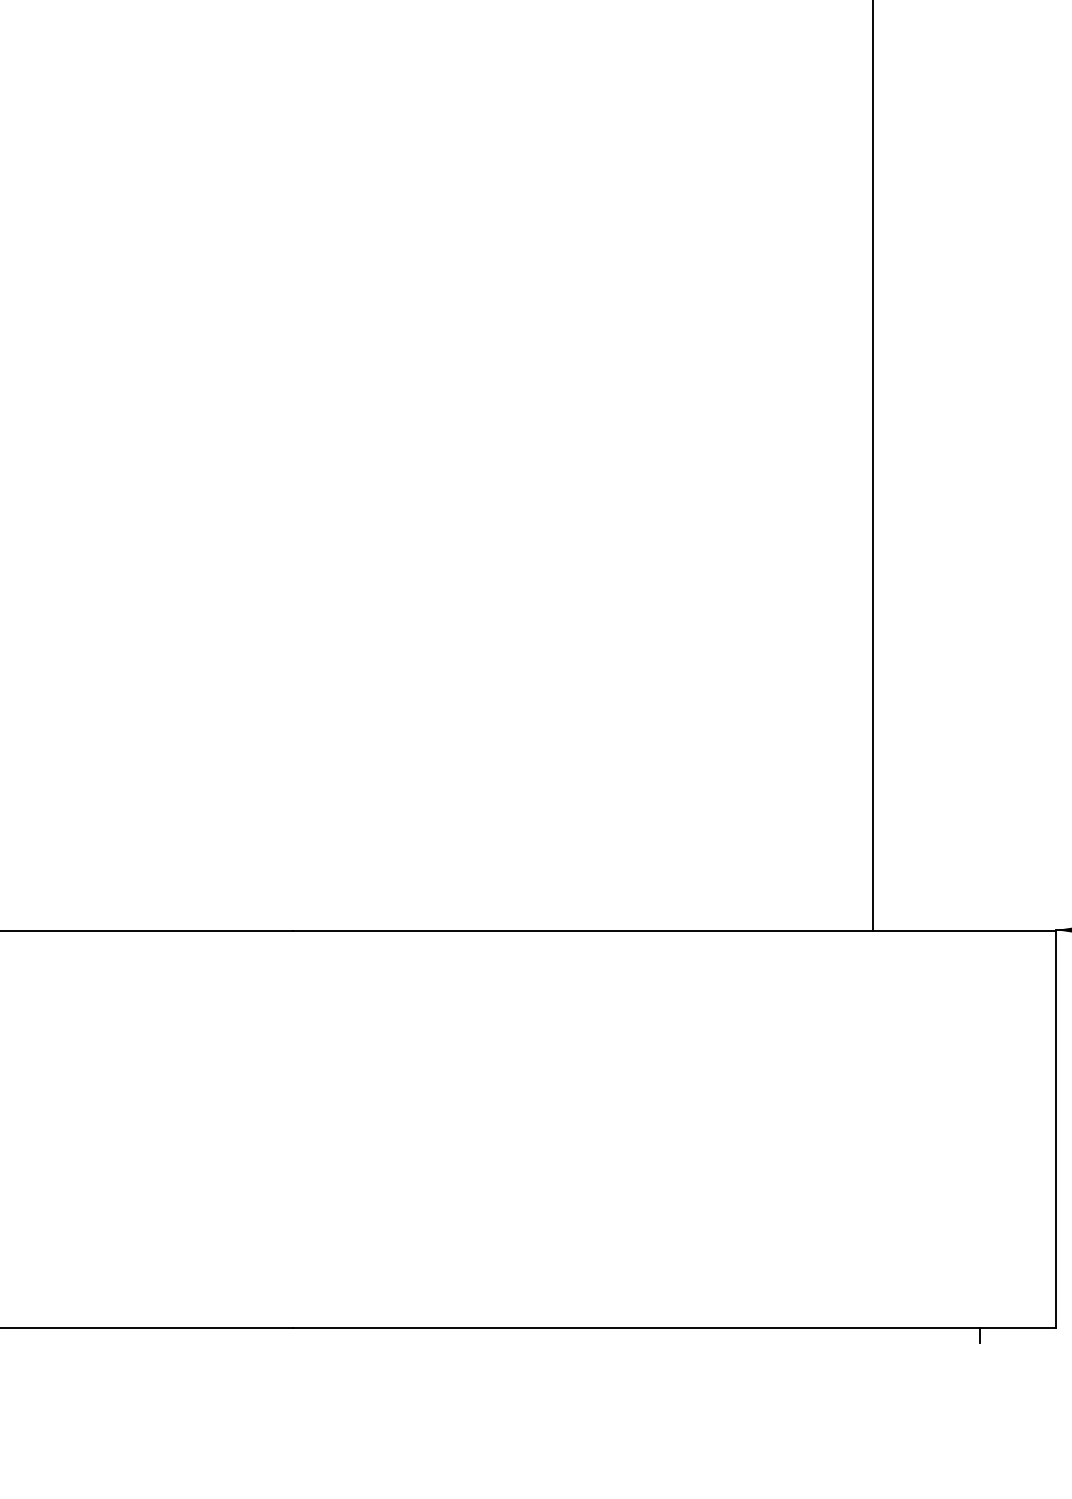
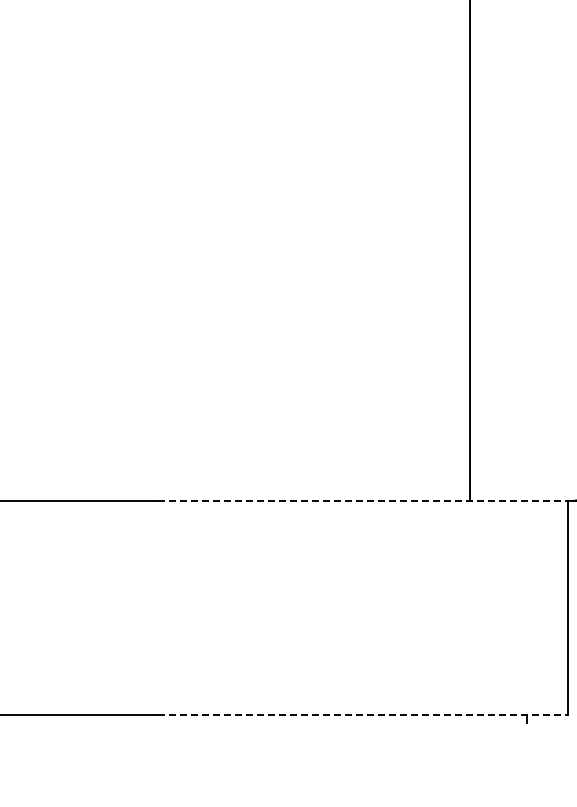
line: (675, 931) -> (363, 501), solid -> dashed
line: (675, 1327) -> (363, 714), solid -> dashed

